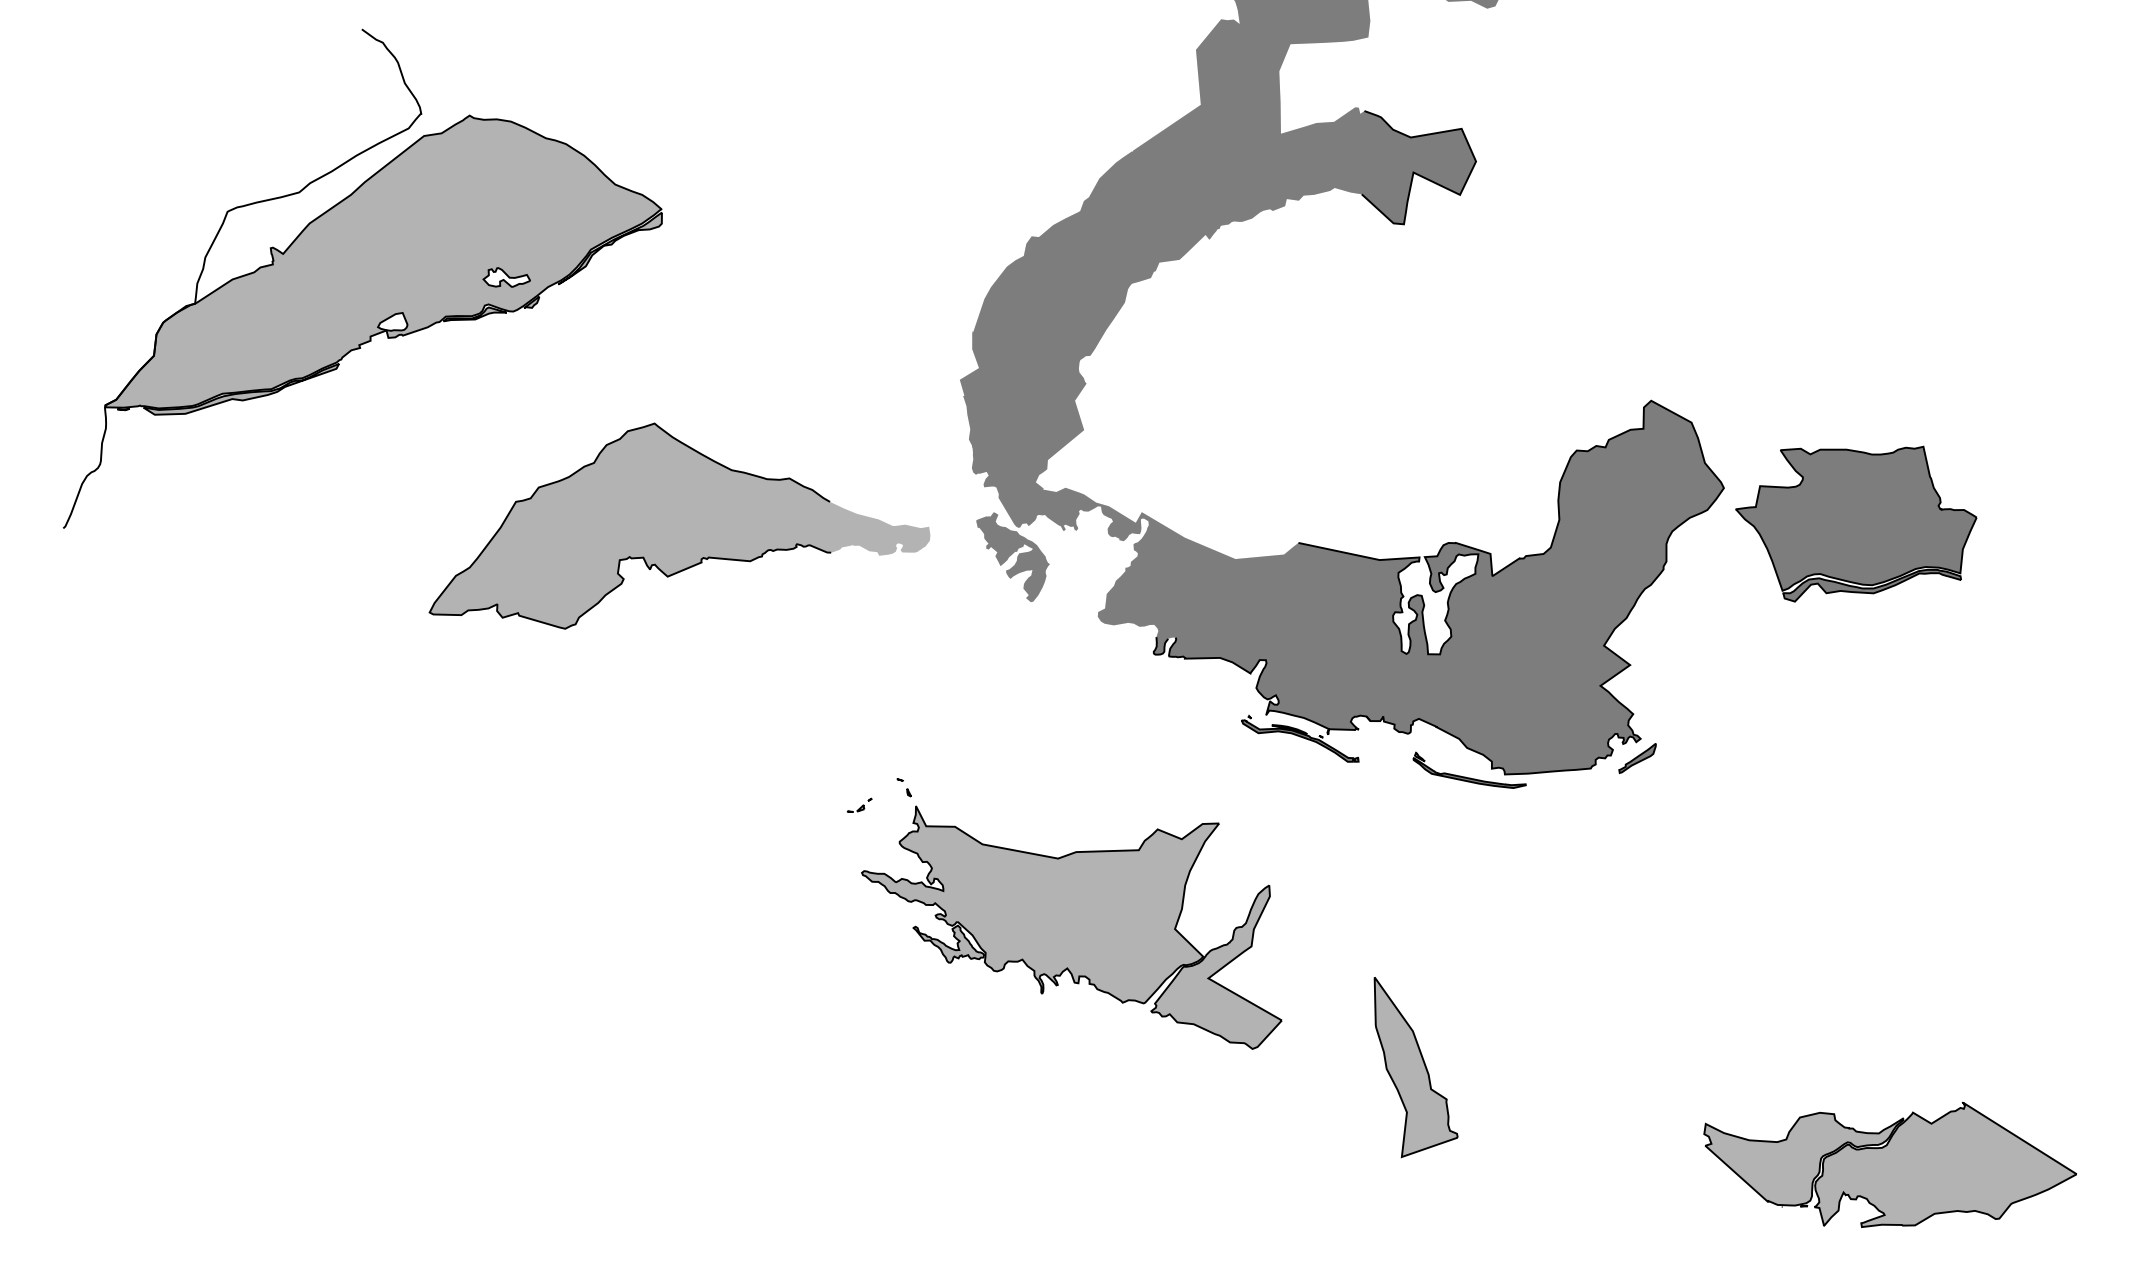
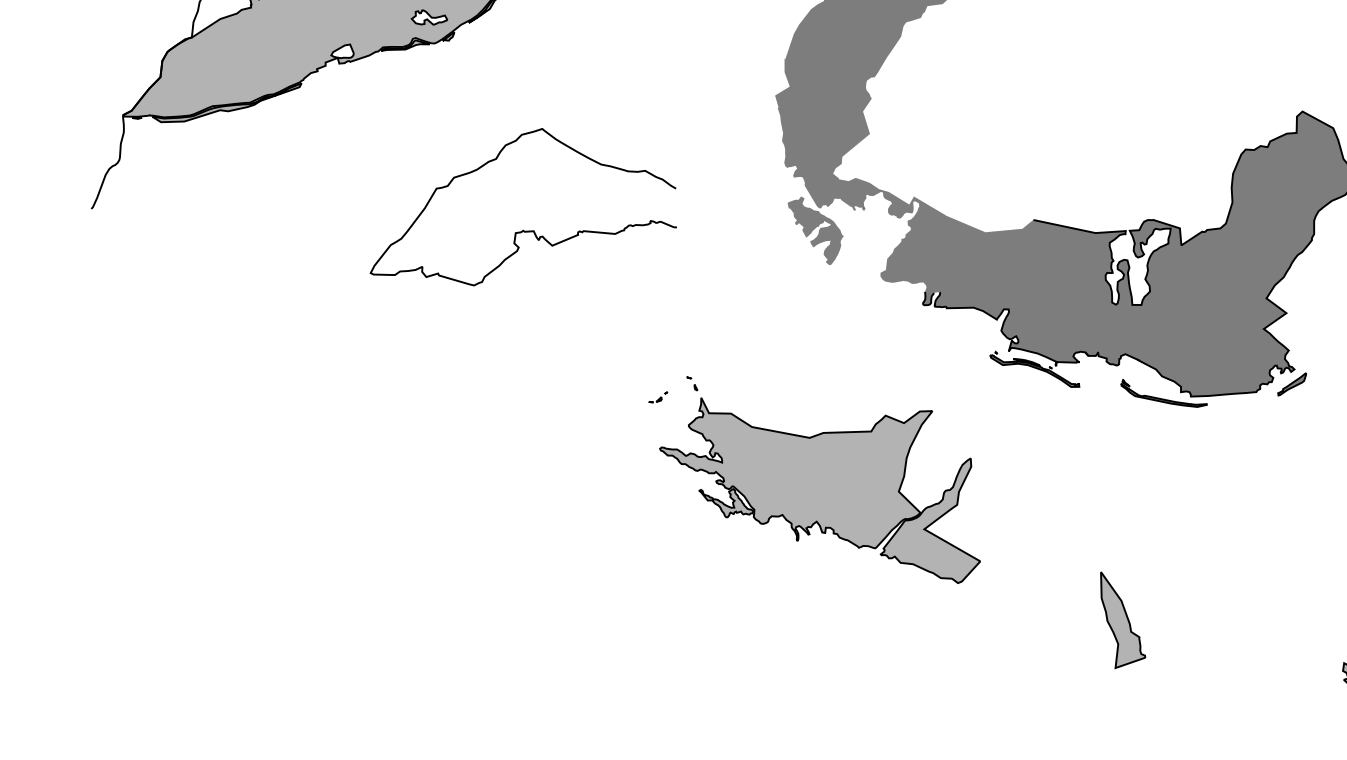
fill: (679, 525) -> (561, 206), removed
part: (1064, 913) -> (814, 479), moved
part: (1415, 1067) -> (1122, 620), size x0.7

